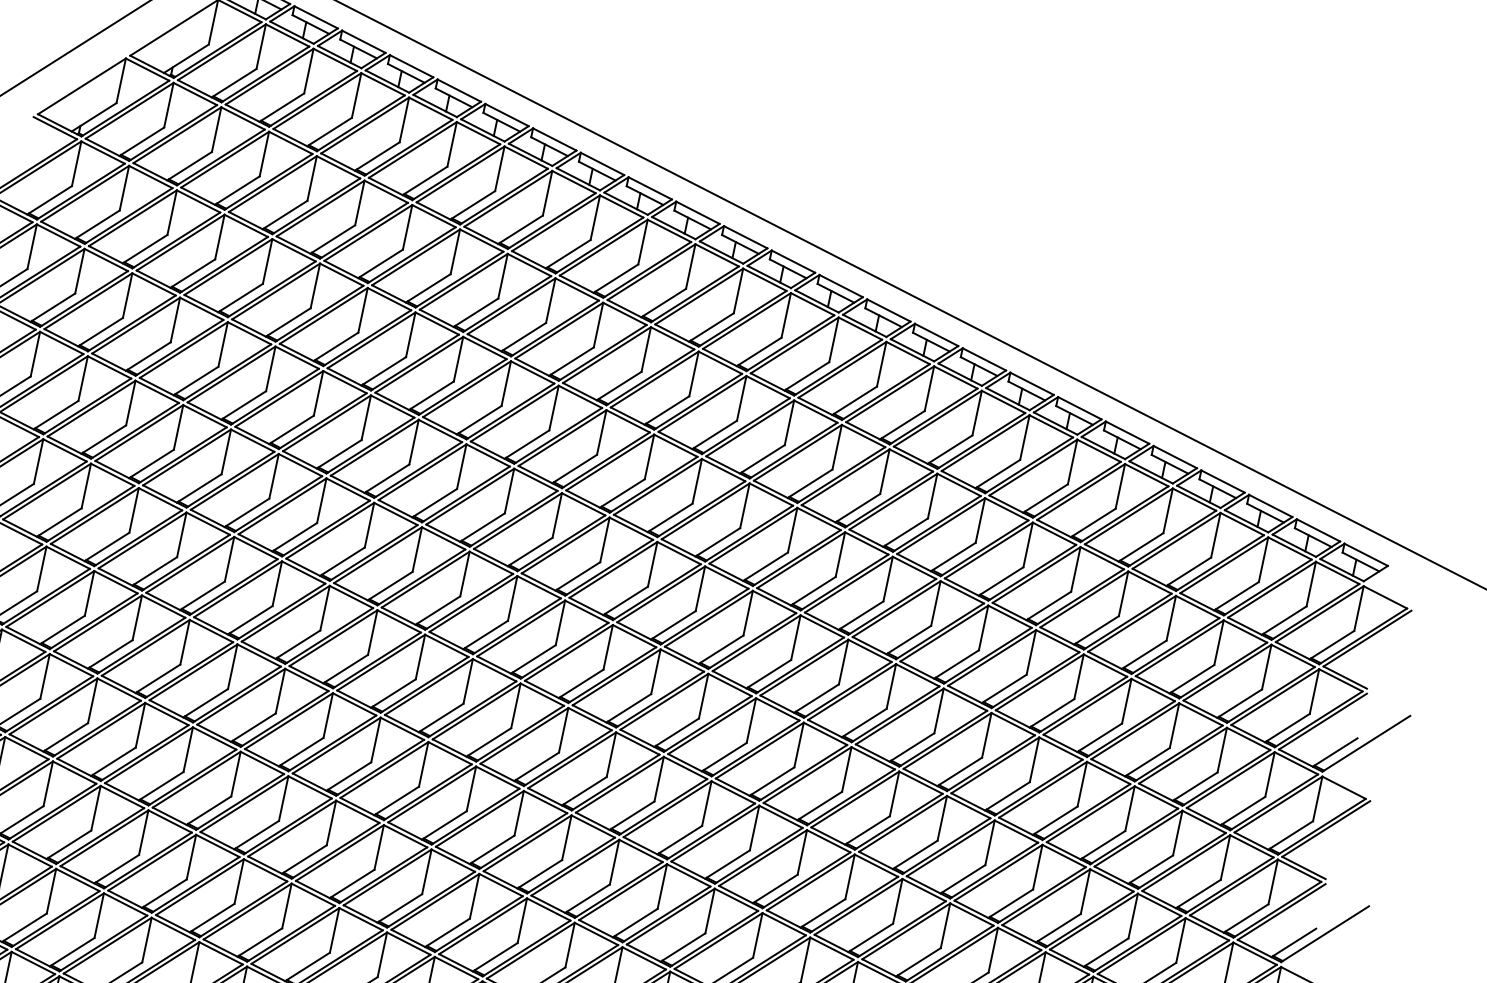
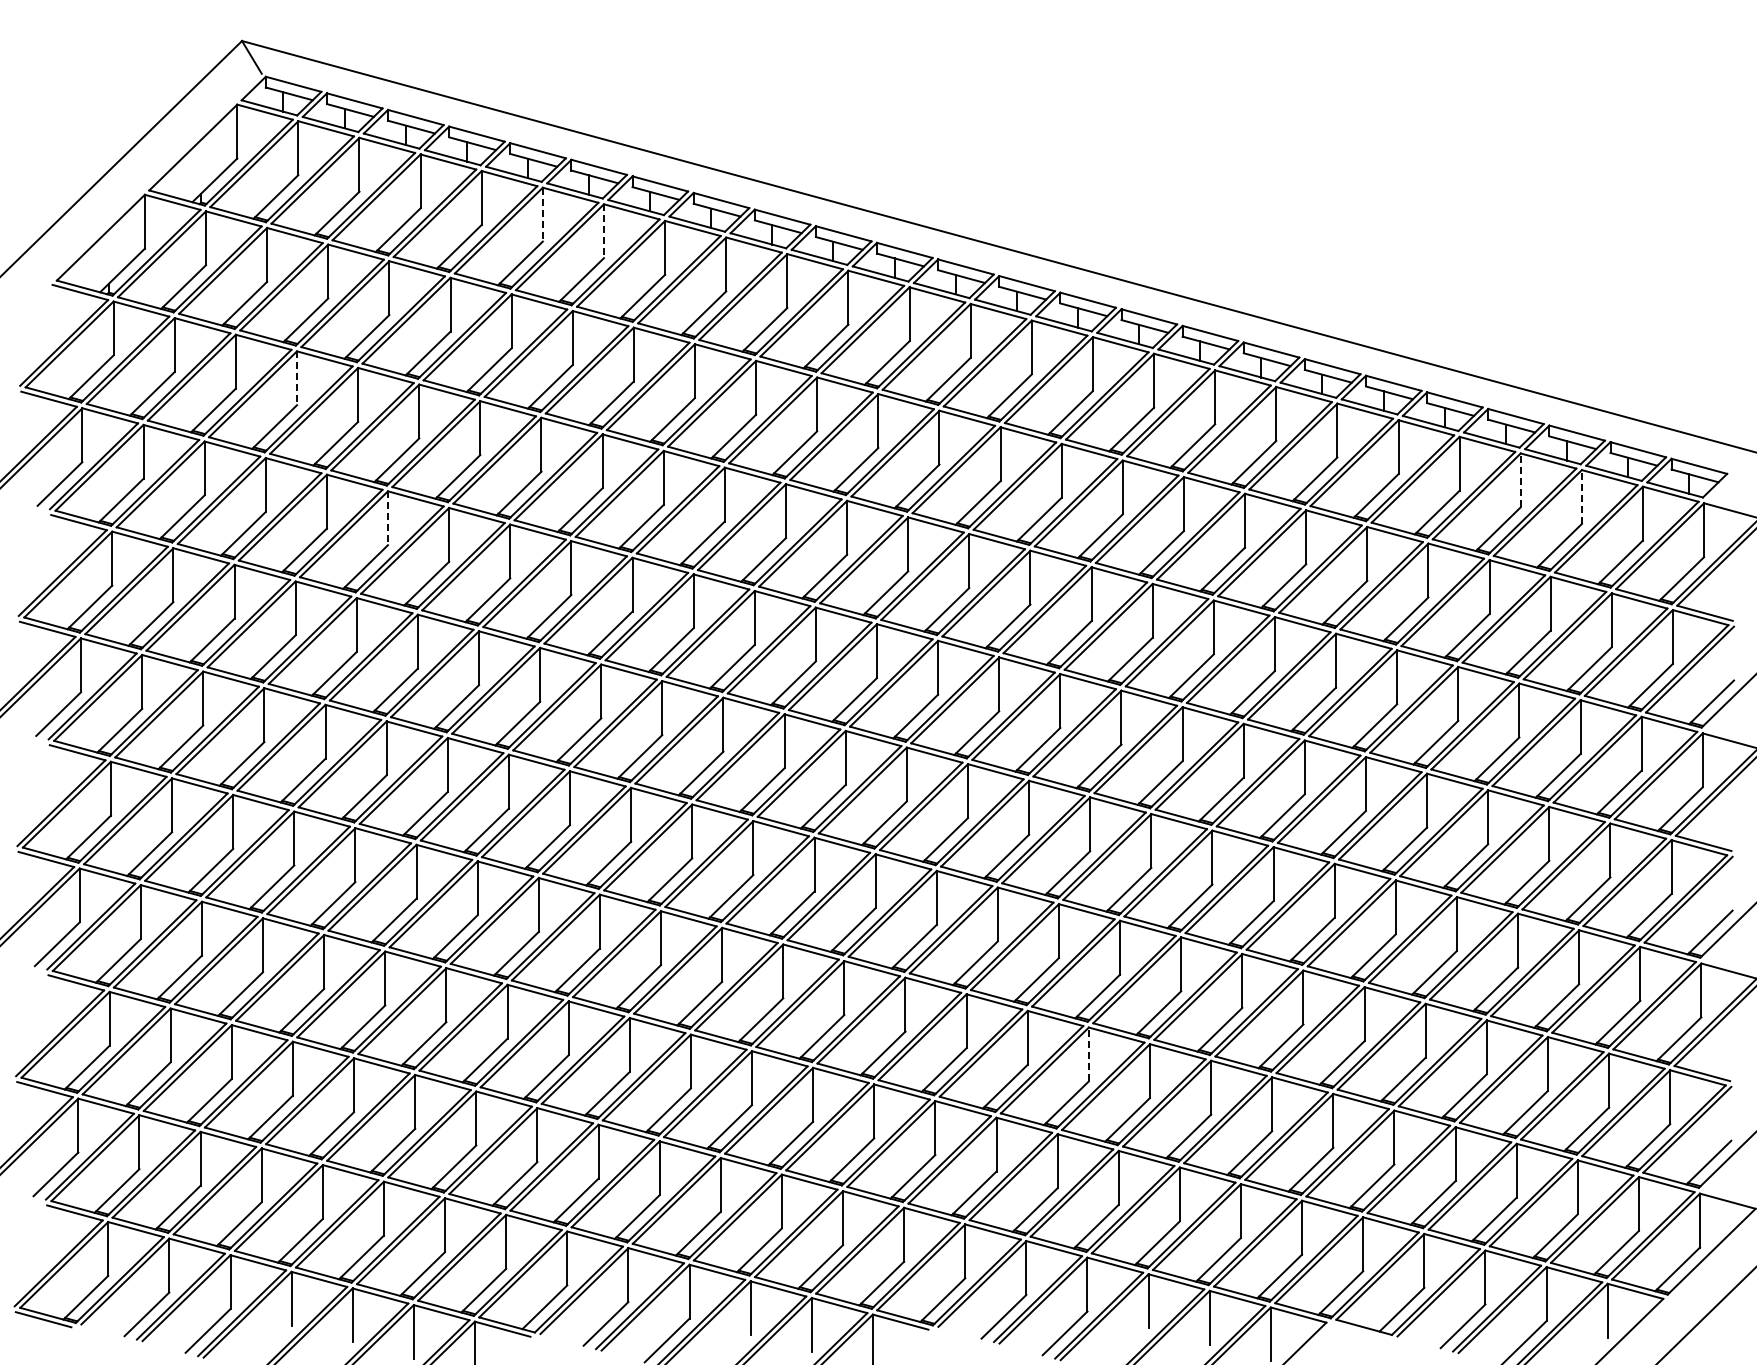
line: (451, 144) -> (542, 214), solid -> dashed
line: (499, 168) -> (603, 231), solid -> dashed
line: (220, 237) -> (297, 378), solid -> dashed
line: (271, 369) -> (388, 518), solid -> dashed
line: (1215, 535) -> (1520, 480), solid -> dashed
line: (1263, 560) -> (1581, 497), solid -> dashed
line: (757, 935) -> (1088, 1054), solid -> dashed

